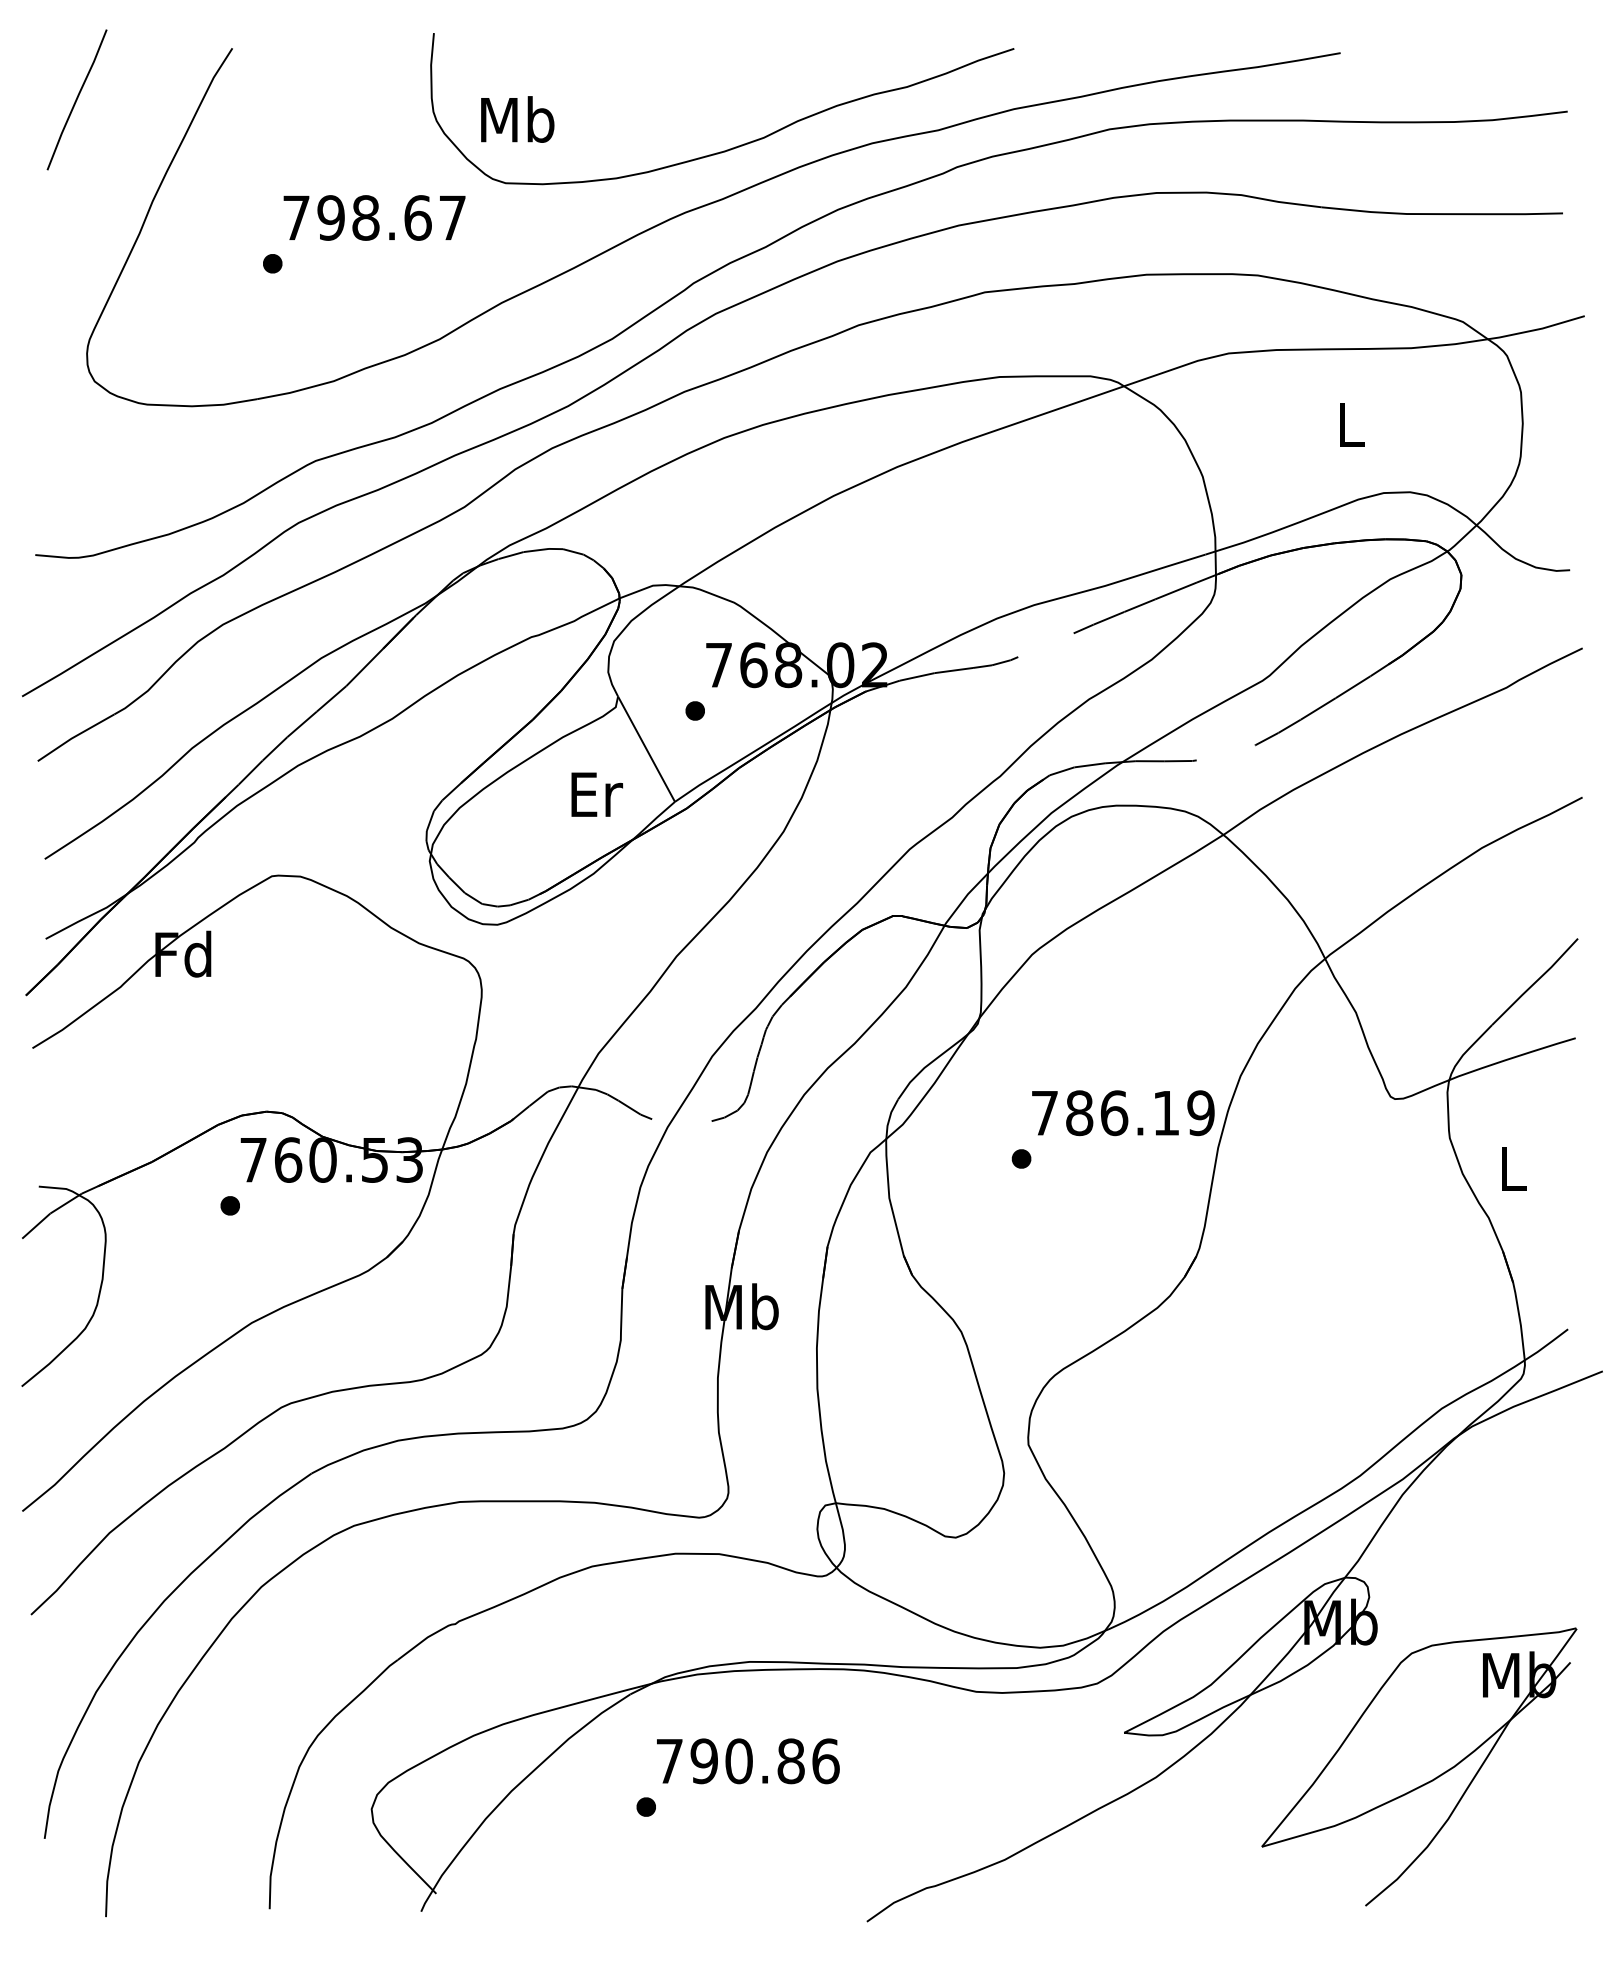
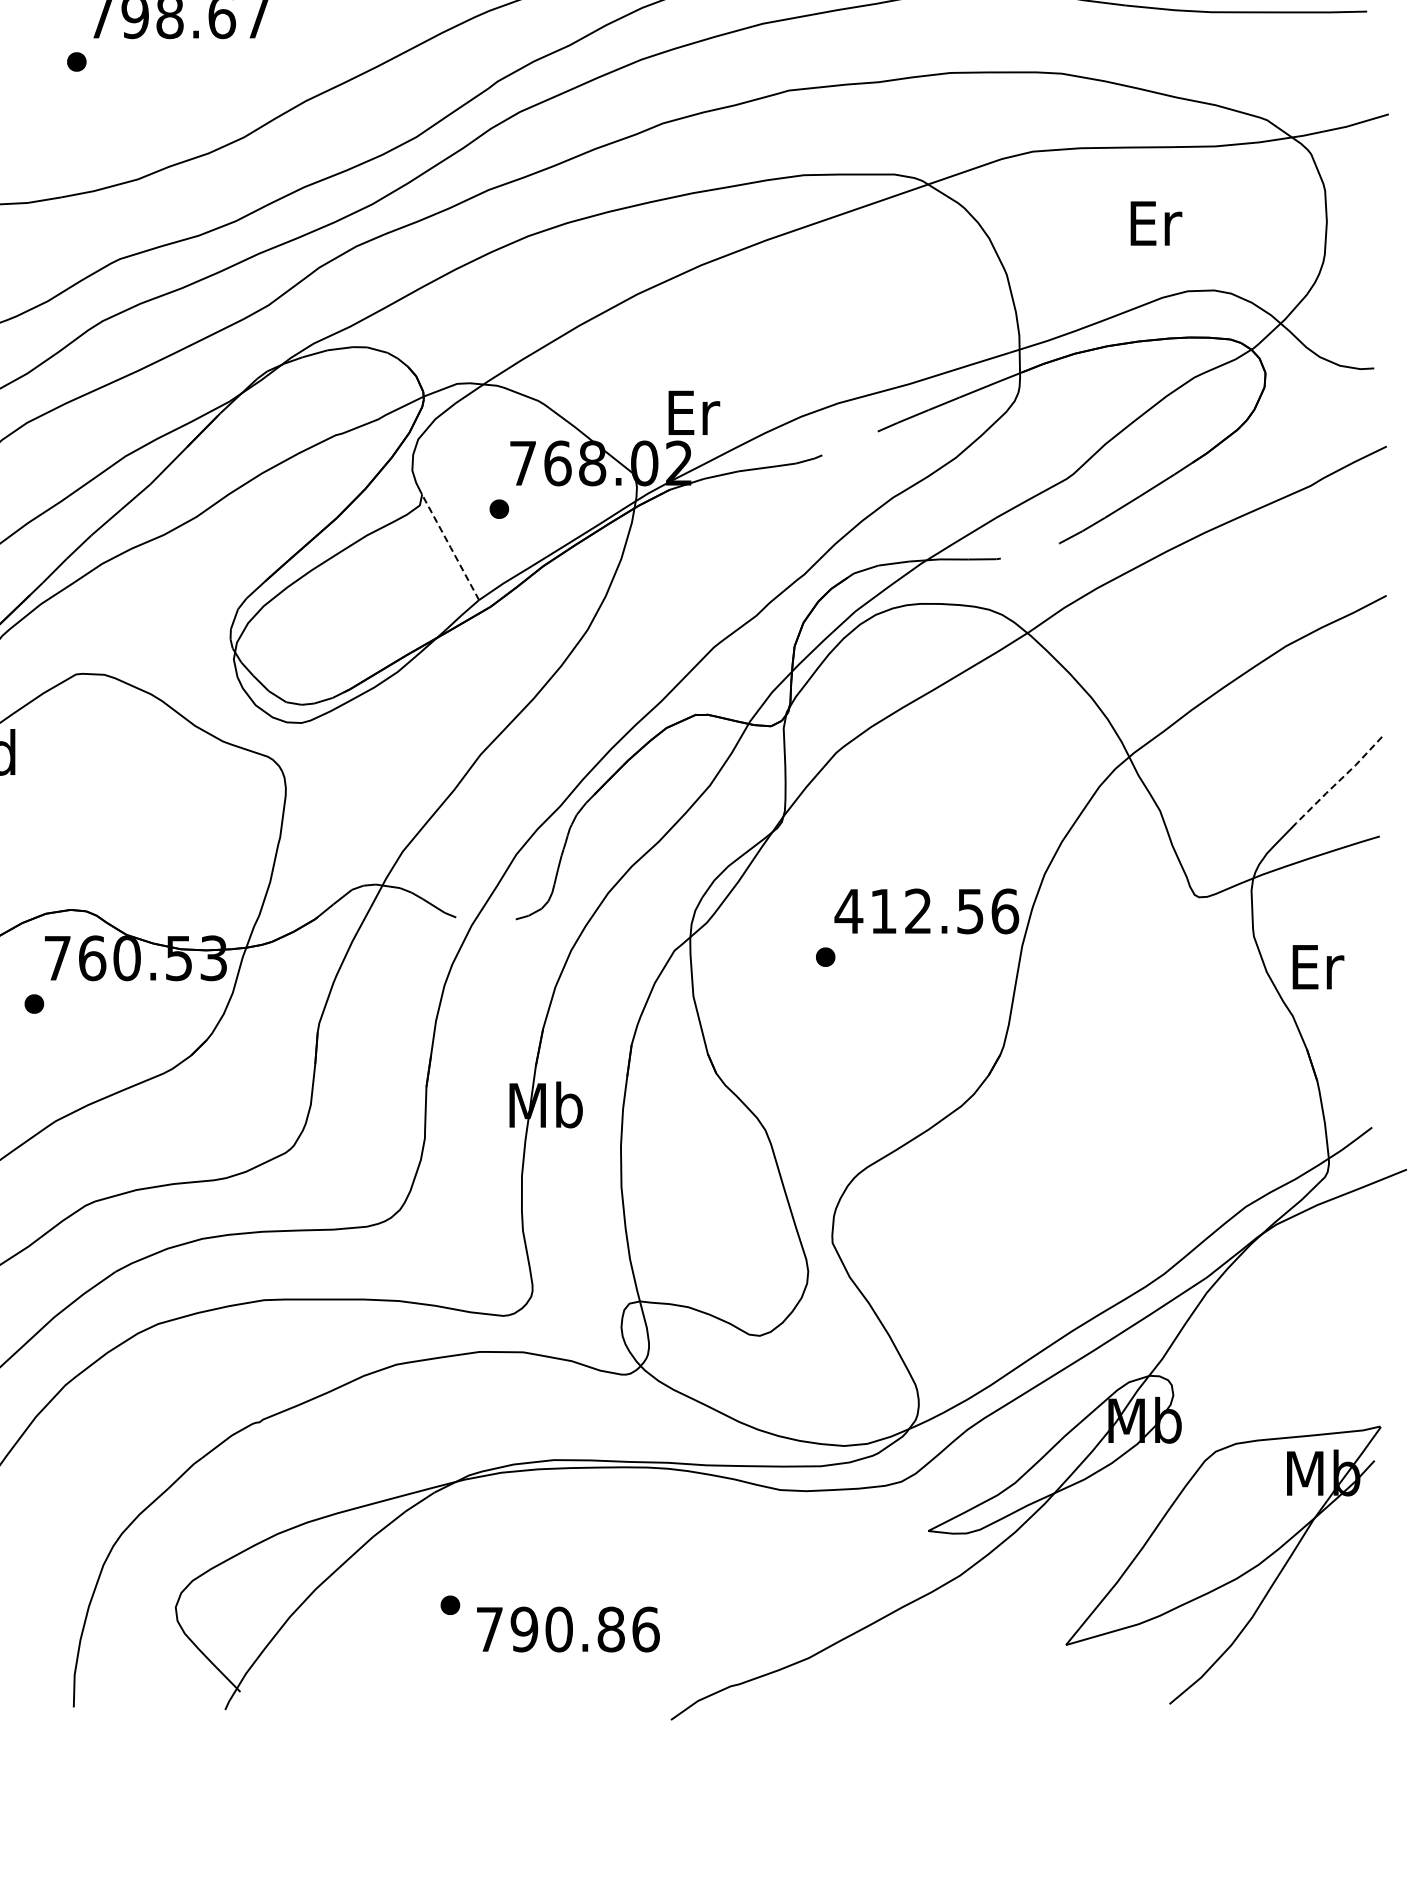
text: (1352, 425) -> (1156, 223), L -> Er
line: (646, 749) -> (450, 547), solid -> dashed
text: (596, 794) -> (693, 412), moved
line: (1535, 982) -> (1339, 780), solid -> dashed
text: (1122, 1113) -> (926, 911), 786.19 -> 412.56
text: (1514, 1168) -> (1318, 966), L -> Er
text: (748, 1761) -> (568, 1629), moved

